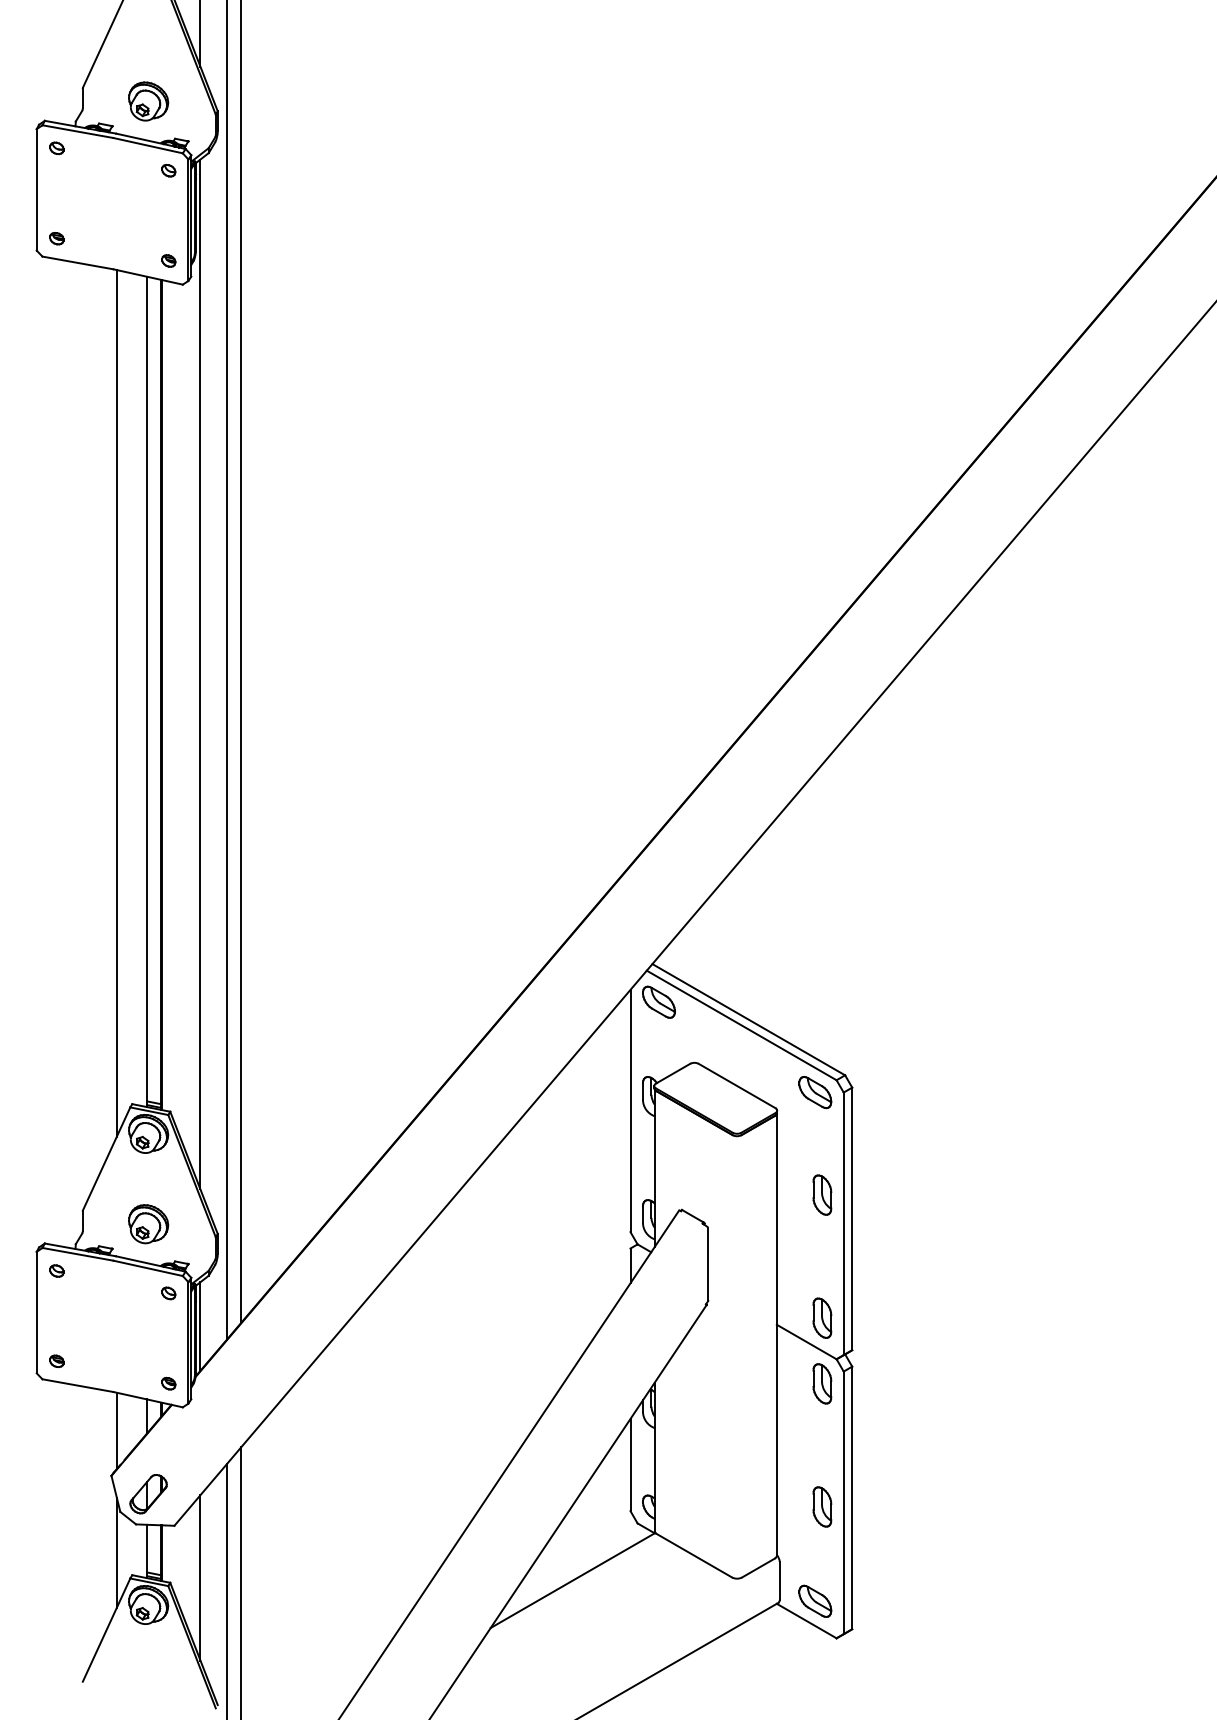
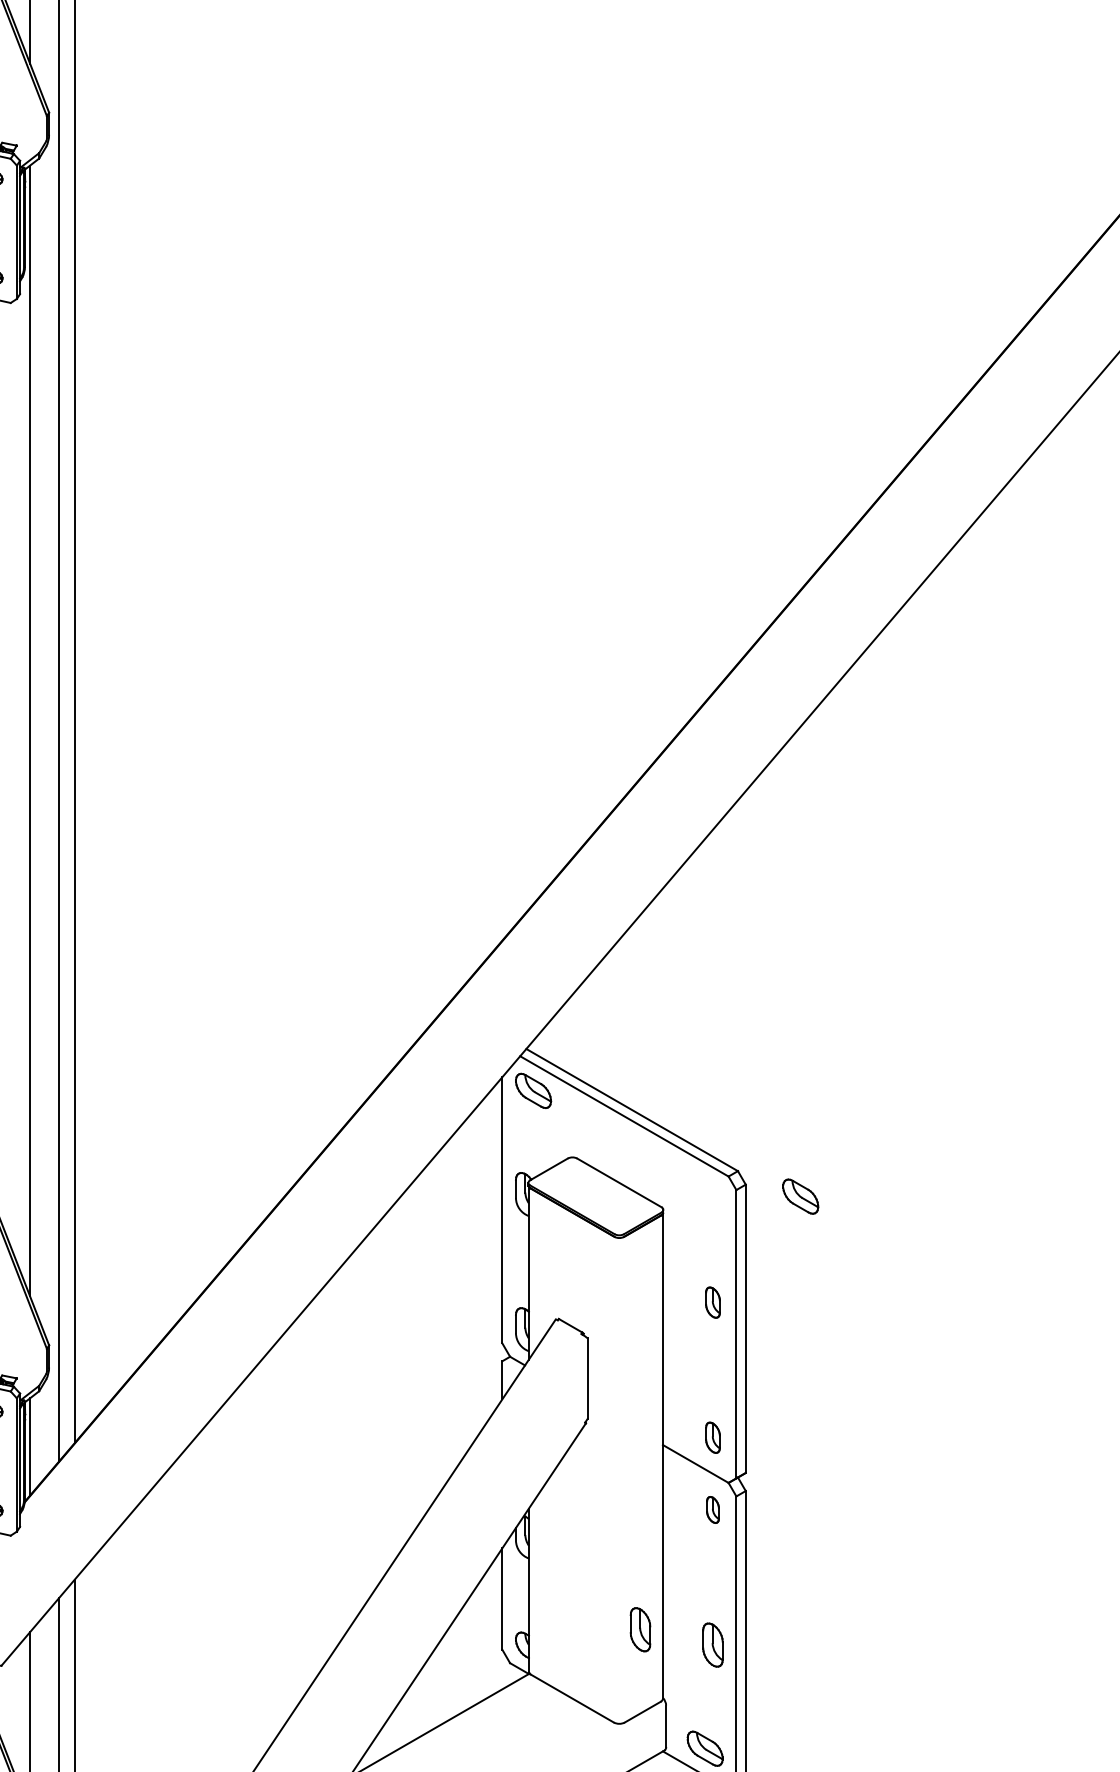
part: (815, 1092) -> (800, 1196), moved
part: (822, 1194) -> (713, 1301), size x0.7
part: (822, 1317) -> (713, 1437), size x0.7
part: (822, 1383) -> (713, 1509), size x0.6
part: (756, 1492) -> (640, 1629), added

